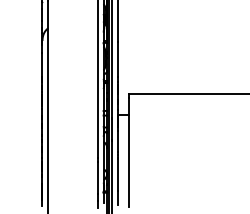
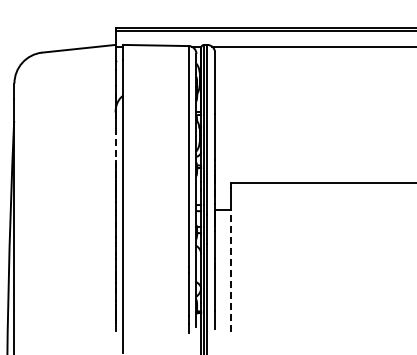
line: (42, 65) -> (115, 144), solid -> dashed
line: (129, 160) -> (230, 270), solid -> dashed

